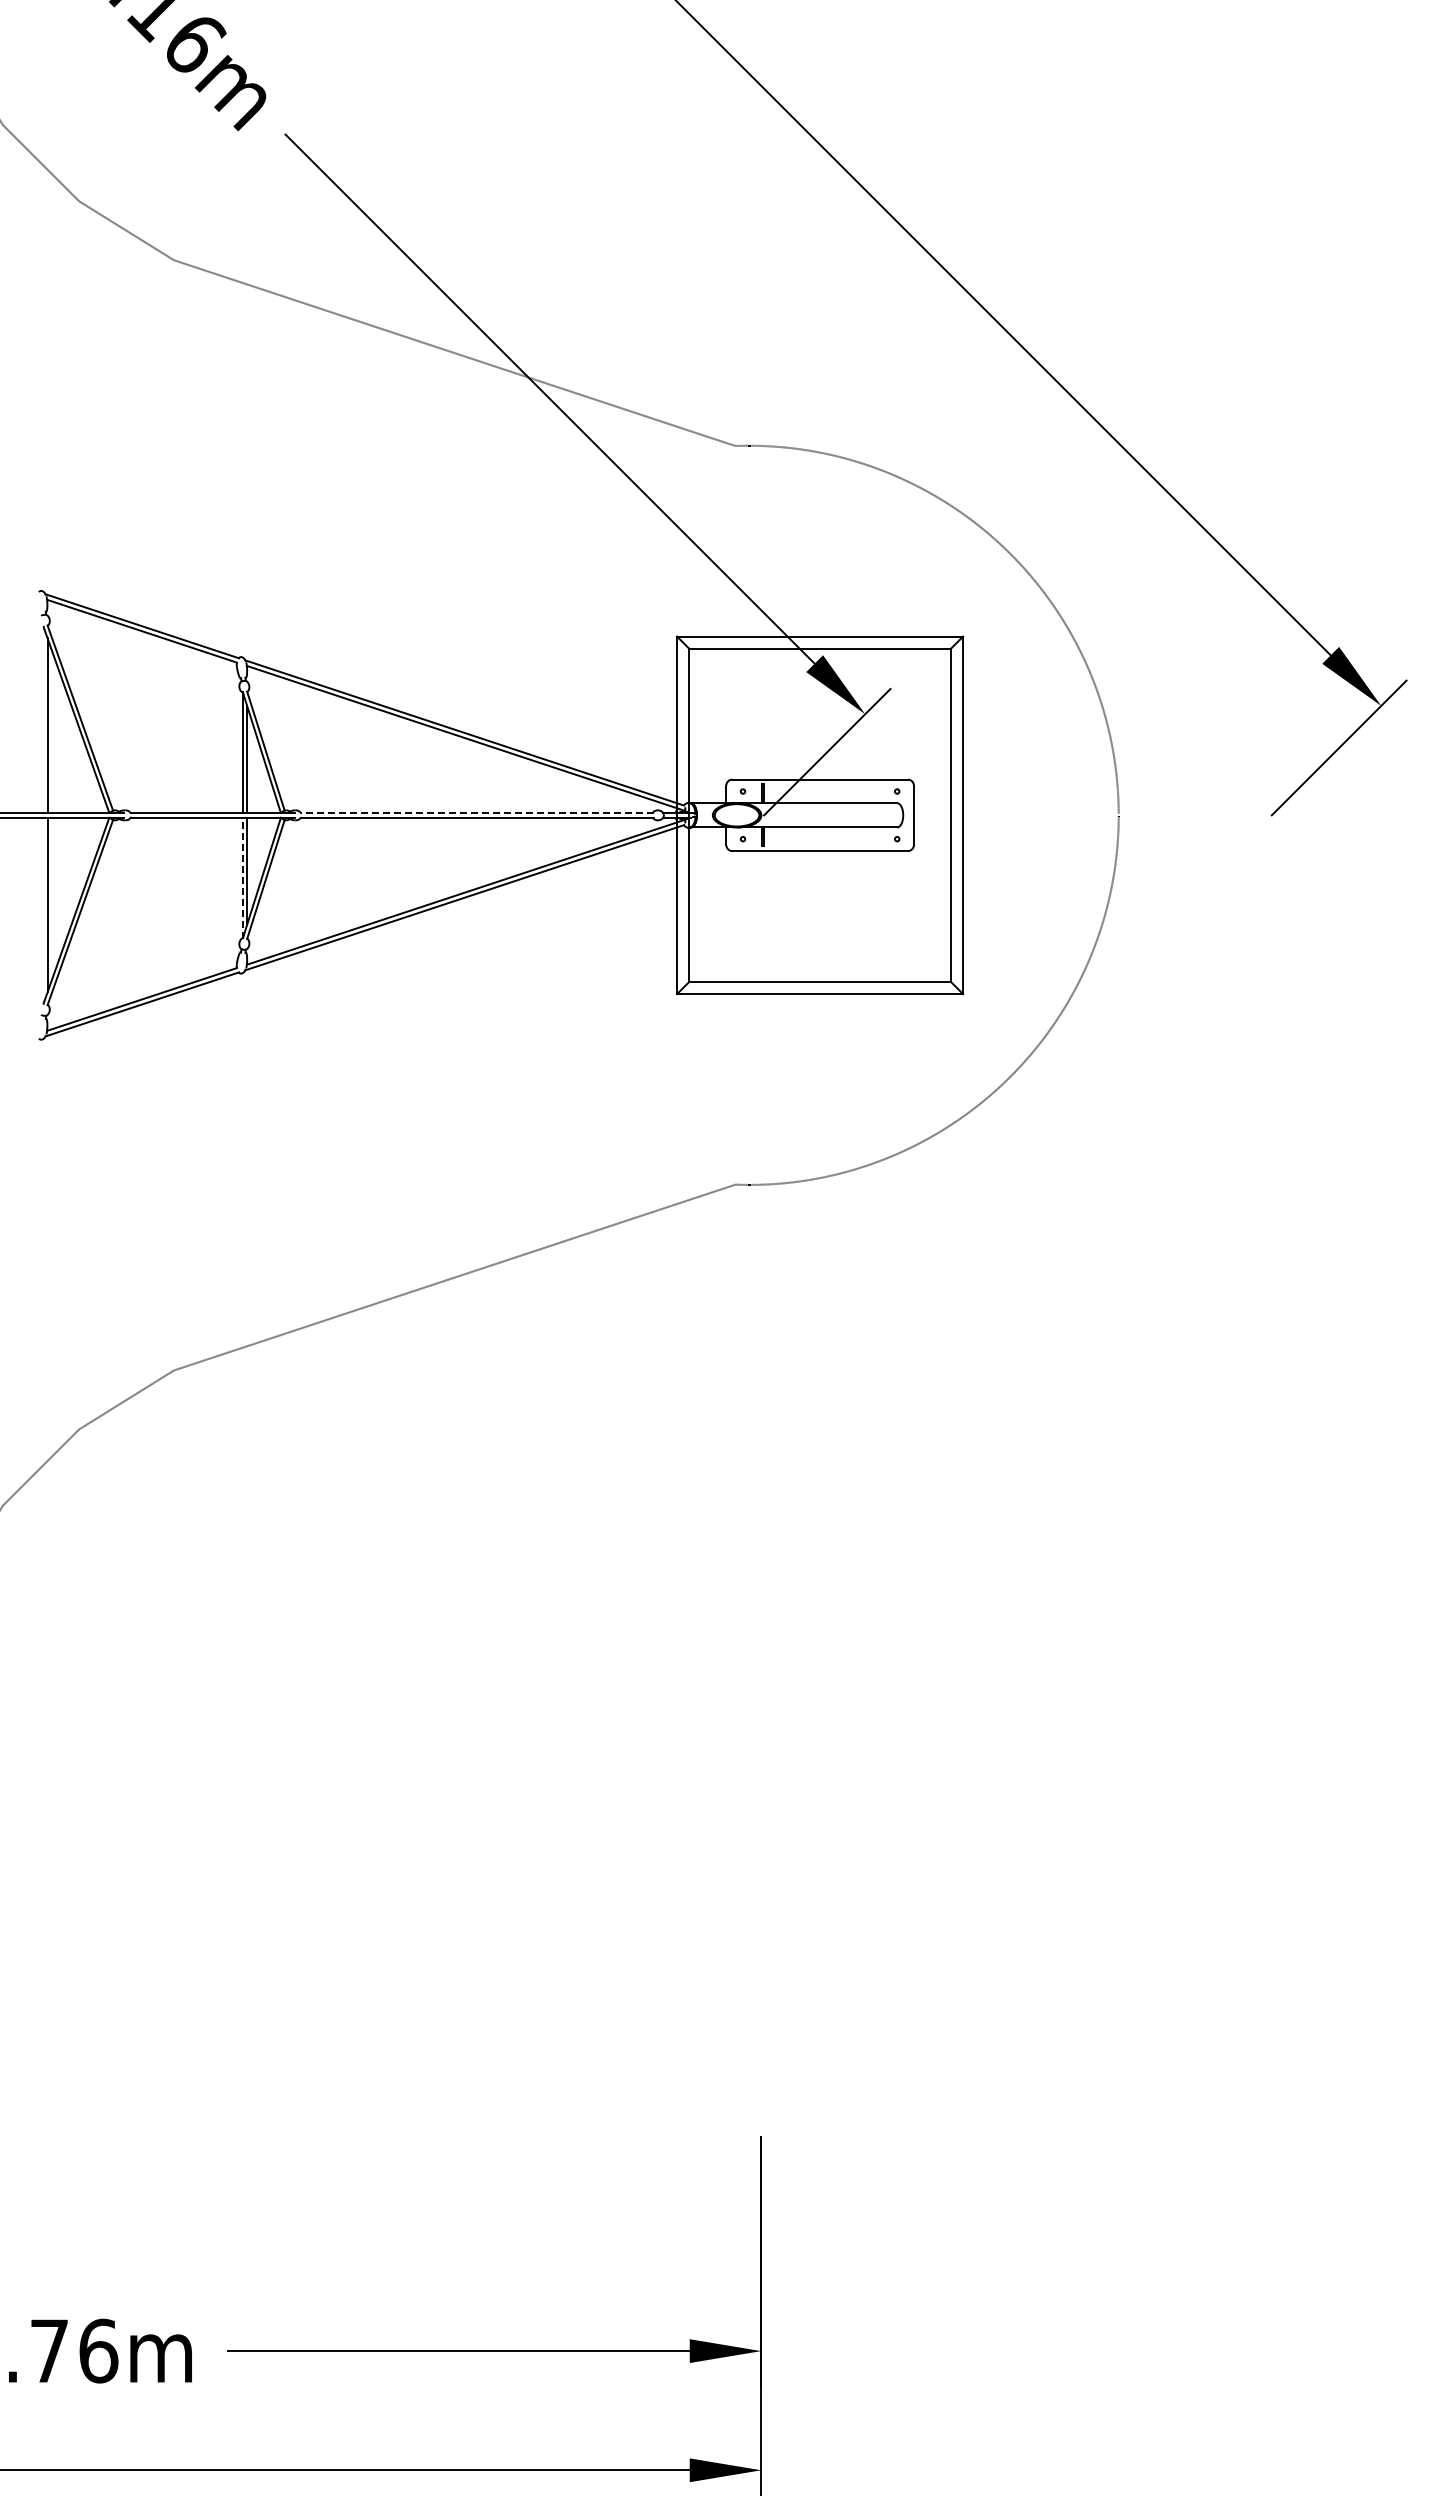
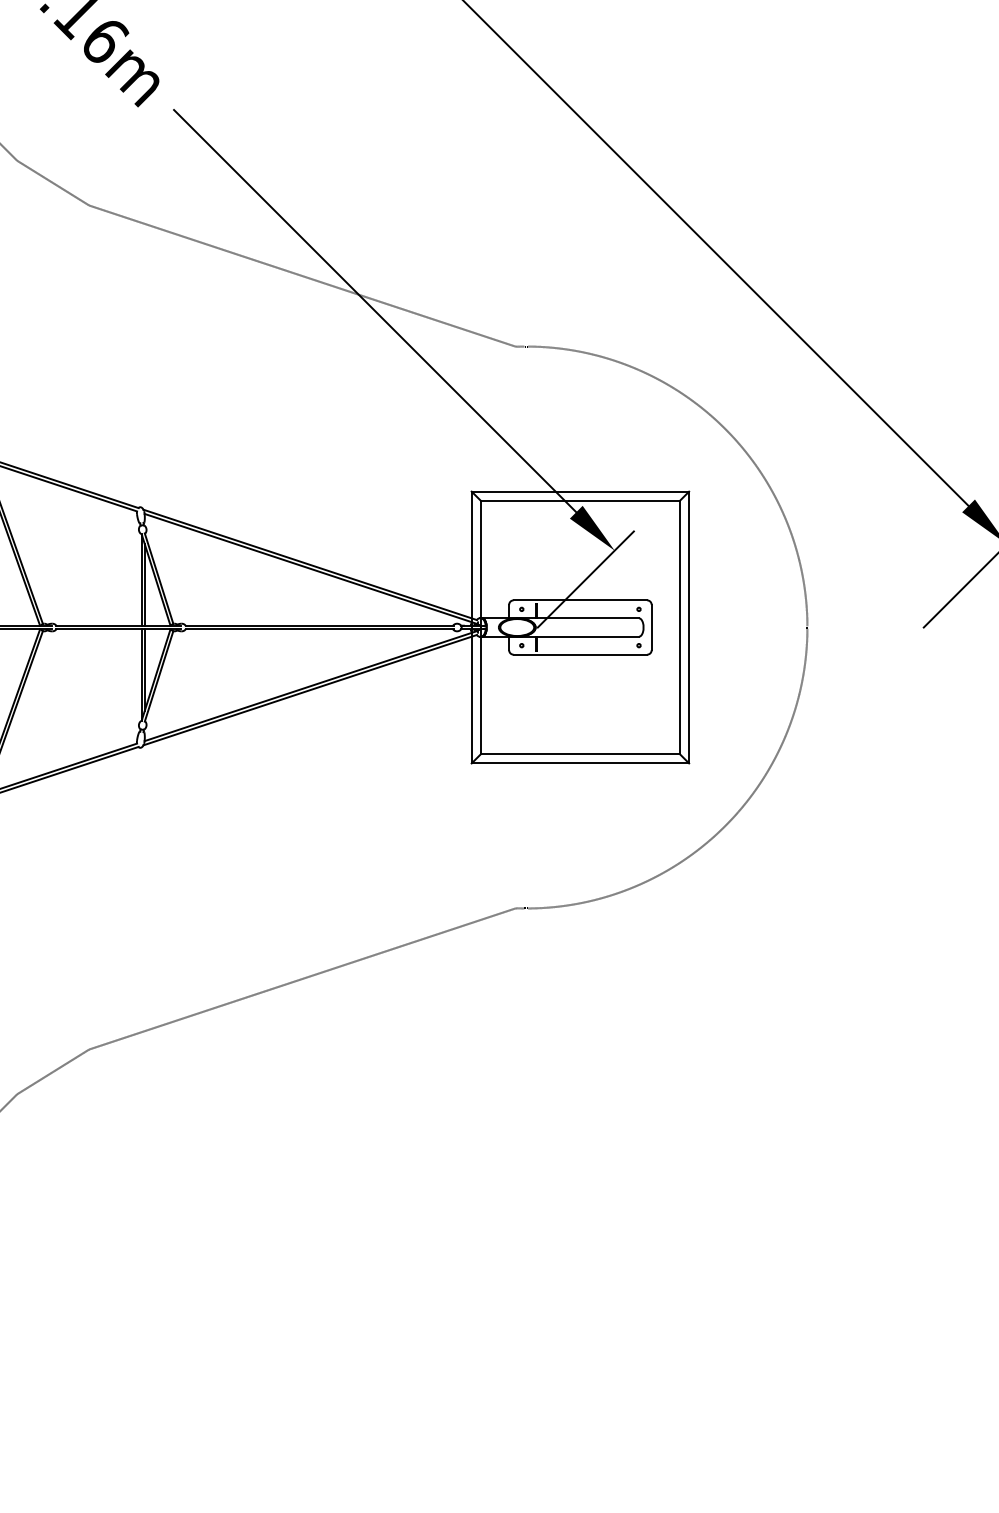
line: (476, 812) -> (319, 625), dashed -> solid
line: (242, 877) -> (141, 674), dashed -> solid

